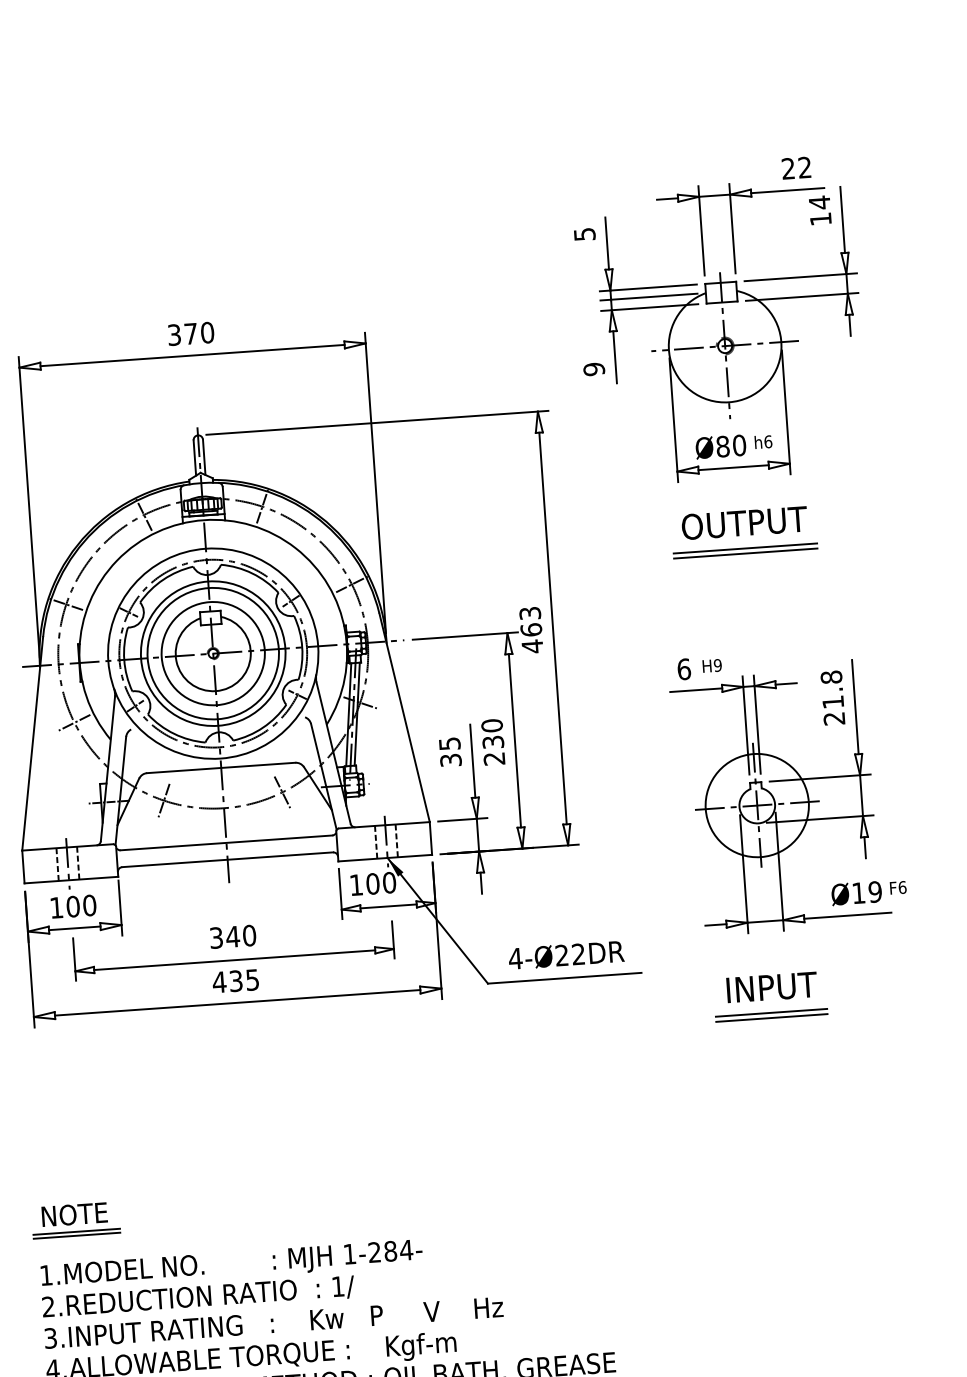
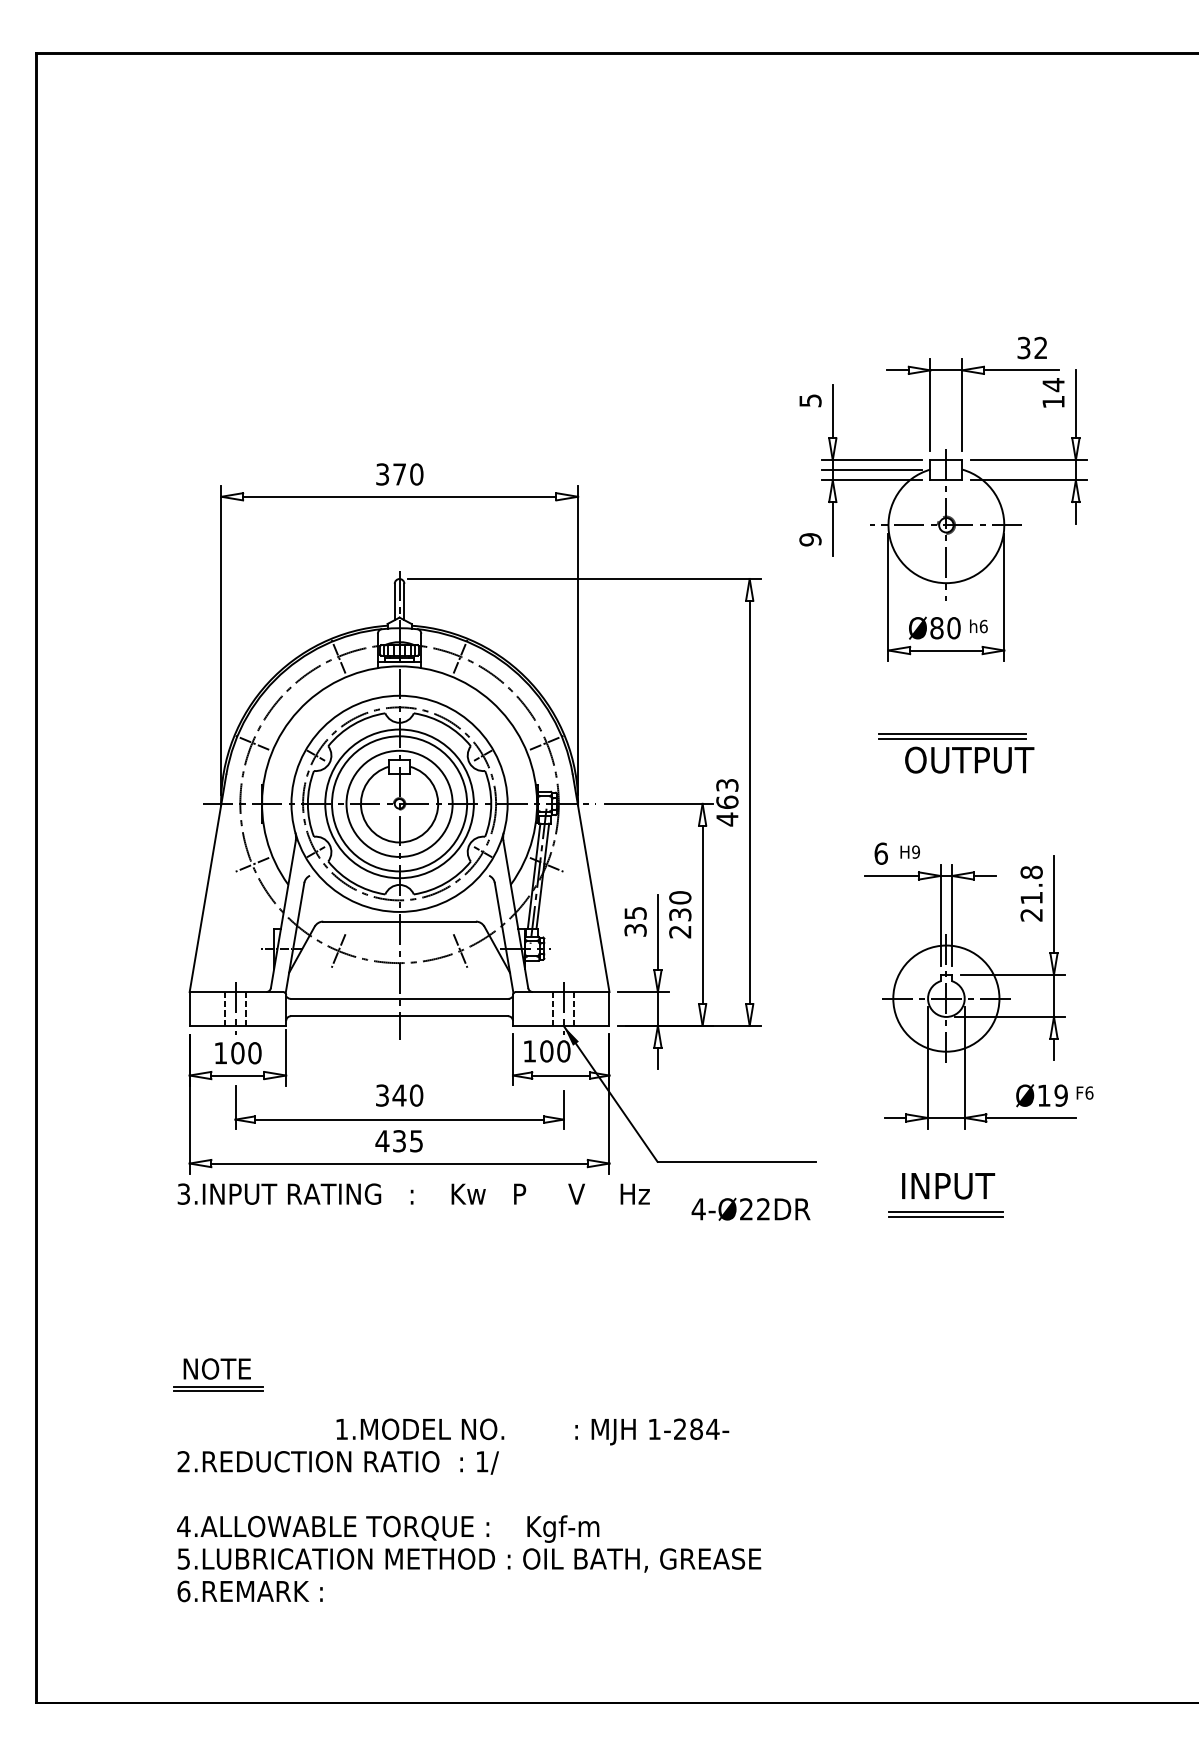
text: (788, 169) -> (1023, 348), 22 -> 32
text: (744, 522) -> (969, 759), moved
text: (565, 954) -> (750, 1208), moved
text: (231, 1264) -> (532, 1431), moved
text: (273, 1322) -> (413, 1193), moved

